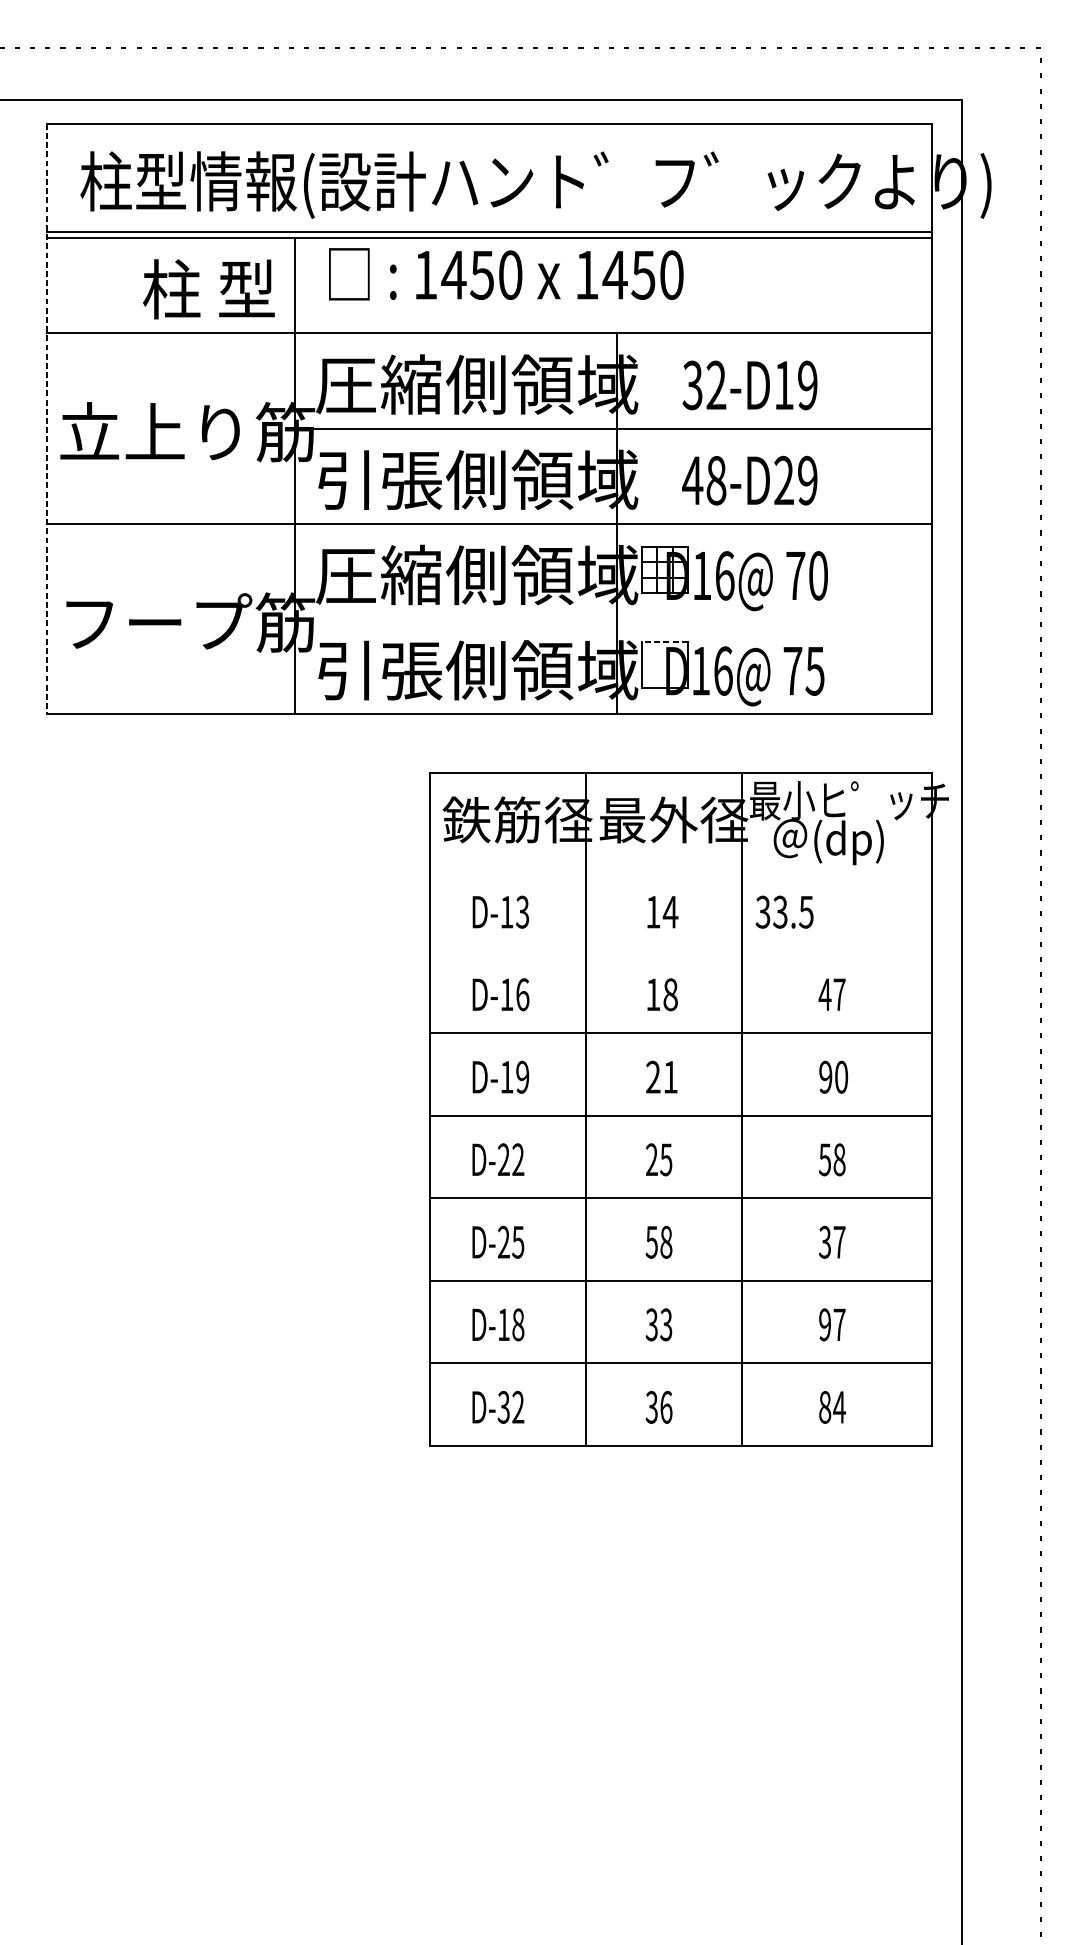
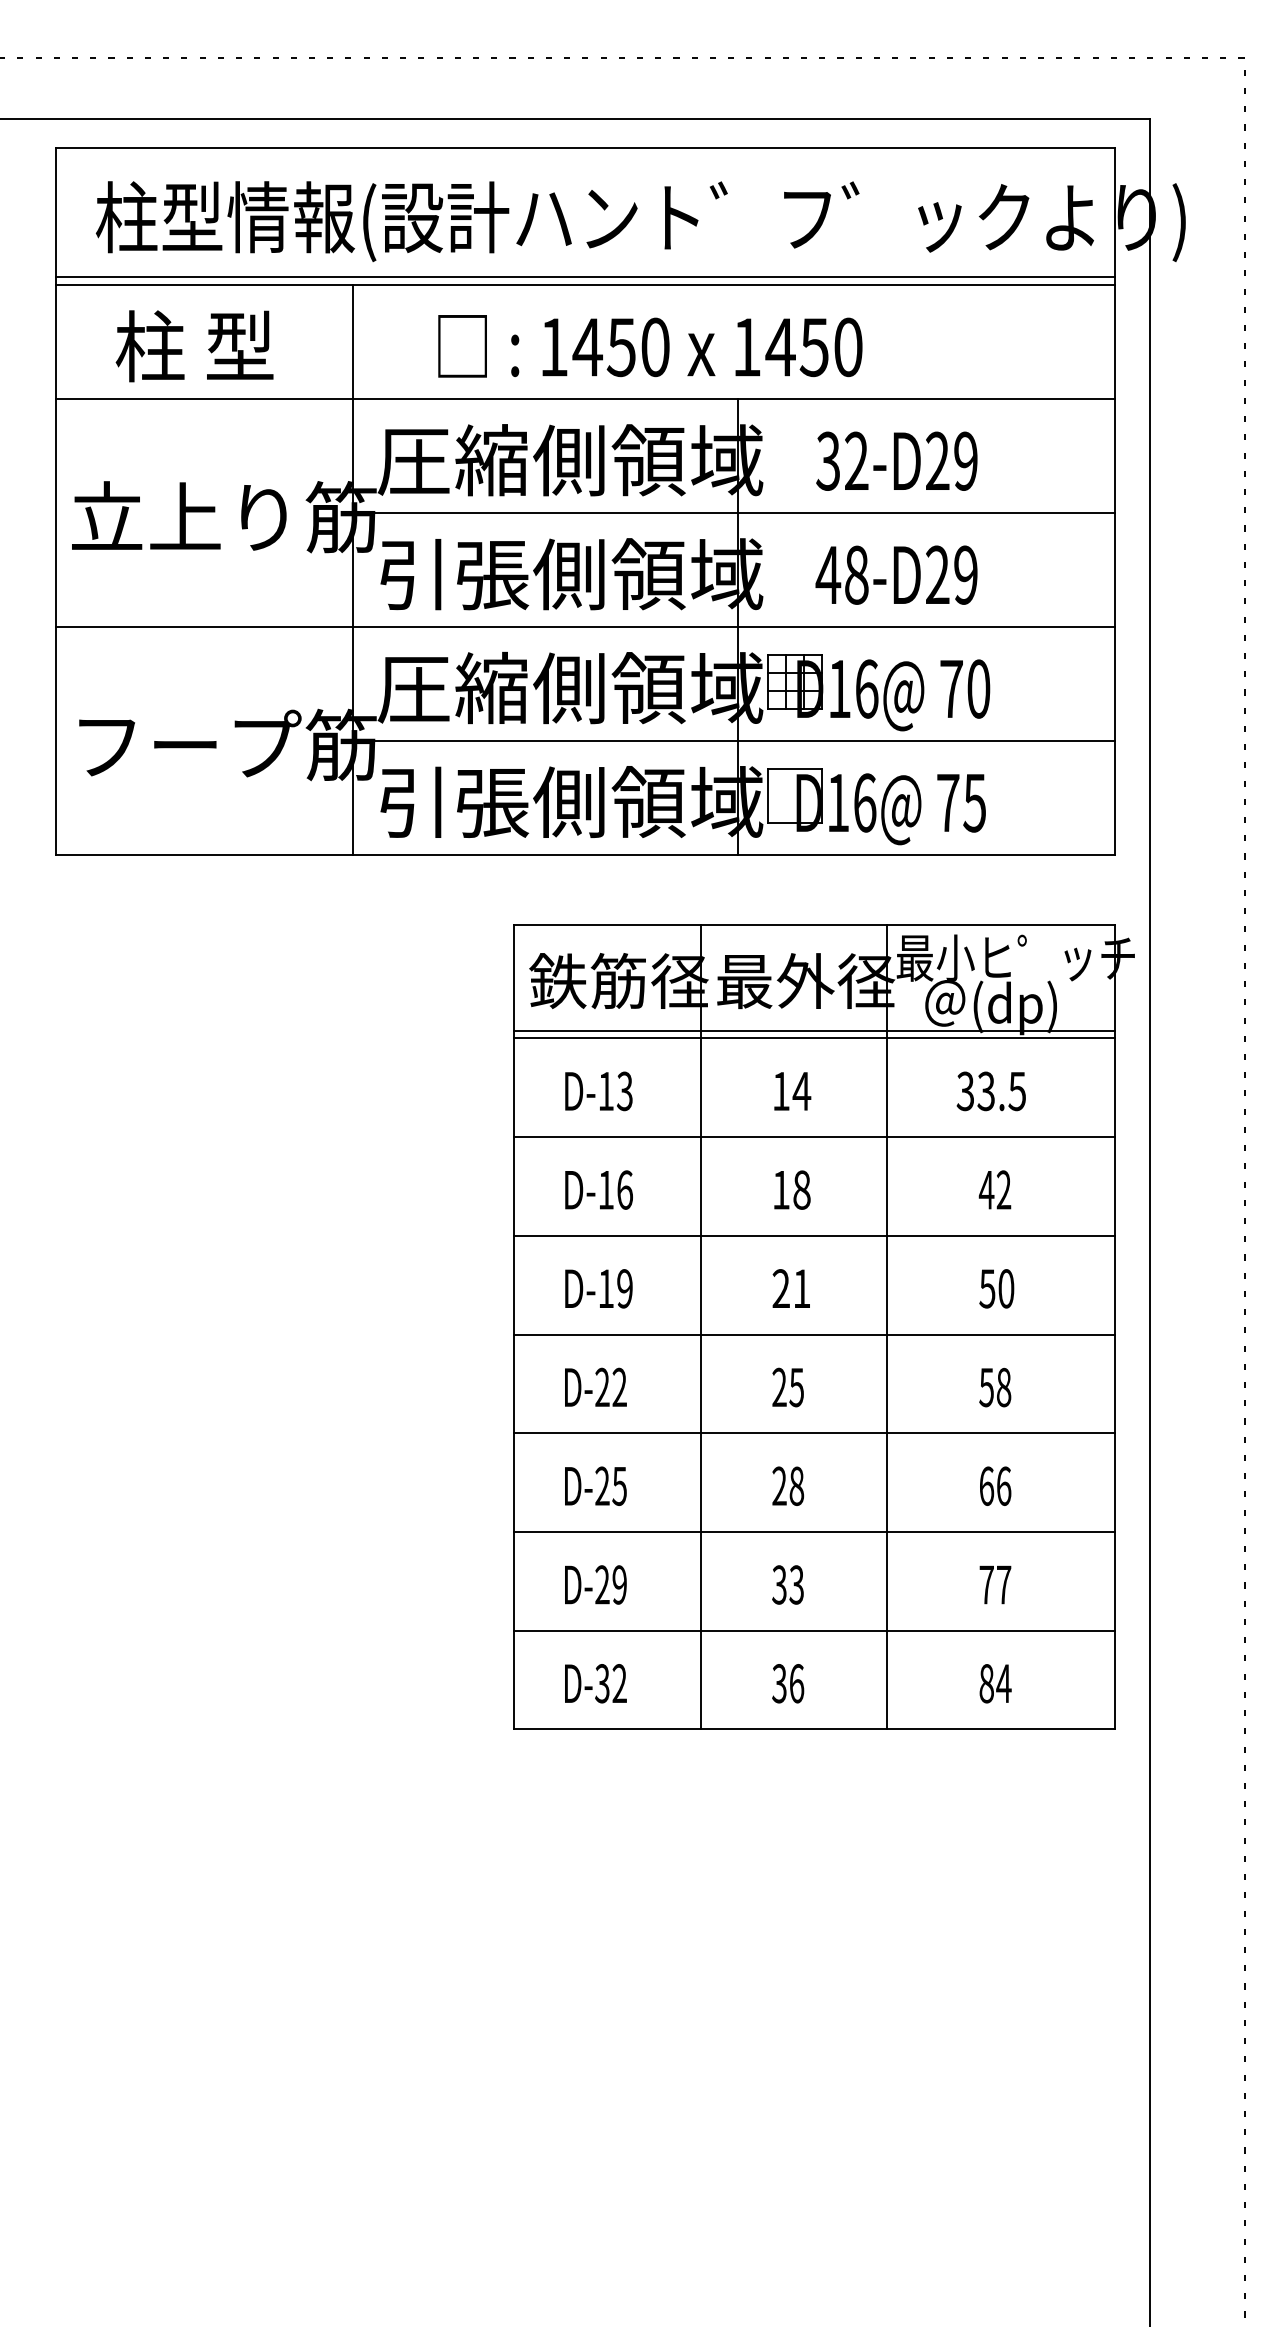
text: (506, 274) -> (650, 346), moved
text: (208, 289) -> (194, 346), moved
text: (783, 384) -> (937, 460), 32-D19 -> 32-D29
line: (47, 419) -> (56, 501), dashed -> solid
line: (613, 618) -> (733, 740), added
line: (664, 642) -> (794, 768), dashed -> solid
line: (681, 861) -> (814, 1030), added
line: (681, 868) -> (814, 1038), added
text: (783, 912) -> (990, 1091), moved
line: (681, 950) -> (814, 1137), added
text: (839, 994) -> (1003, 1189), 47 -> 42
text: (825, 1077) -> (987, 1288), 90 -> 50
text: (651, 1241) -> (779, 1485), 58 -> 28
text: (832, 1241) -> (995, 1485), 37 -> 66
text: (510, 1324) -> (610, 1584), D-18 -> D-29
text: (824, 1324) -> (986, 1584), 97 -> 77

